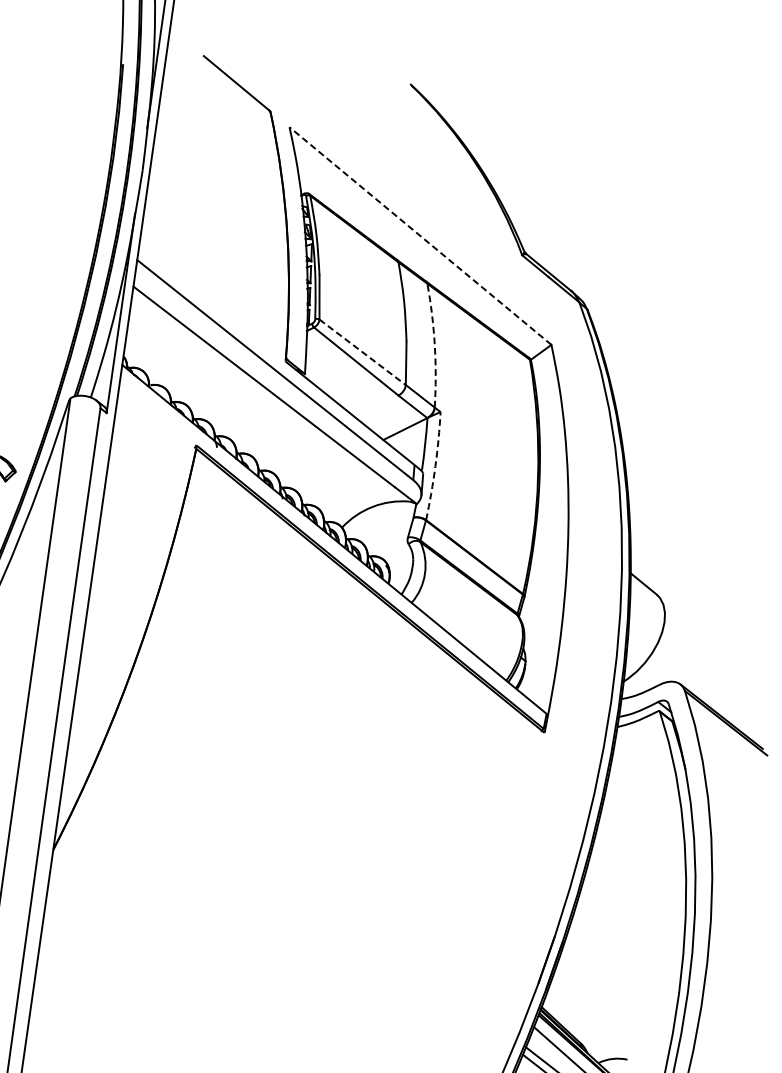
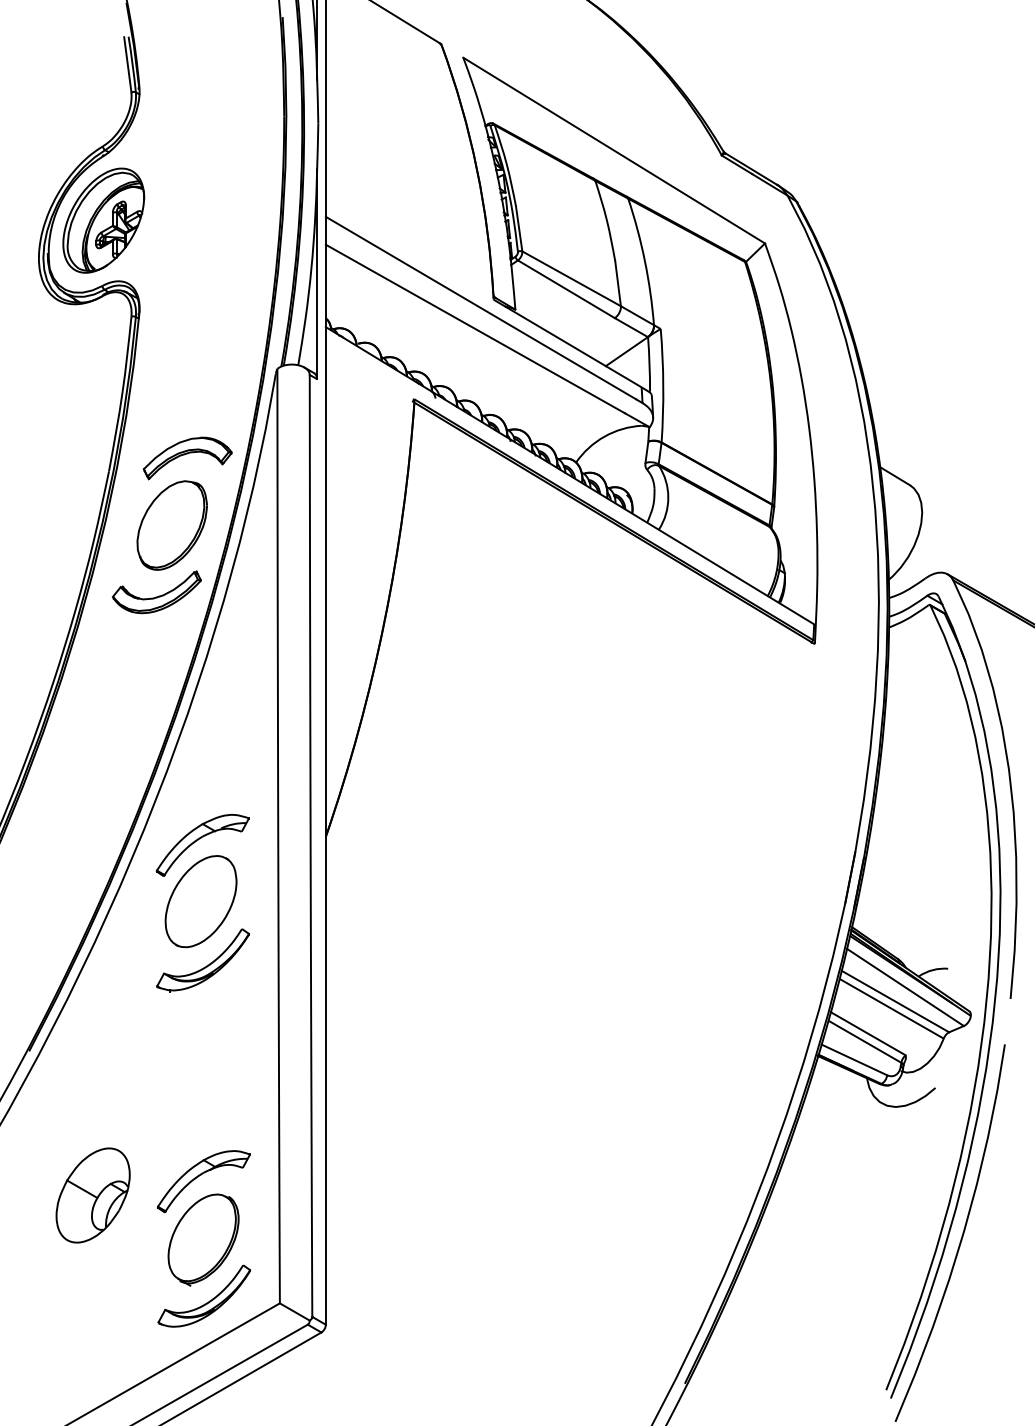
line: (419, 235) -> (613, 150), dashed -> solid
arc: (434, 345) -> (644, 261), dashed -> solid
line: (363, 353) -> (572, 279), dashed -> solid
arc: (435, 466) -> (663, 385), dashed -> solid

